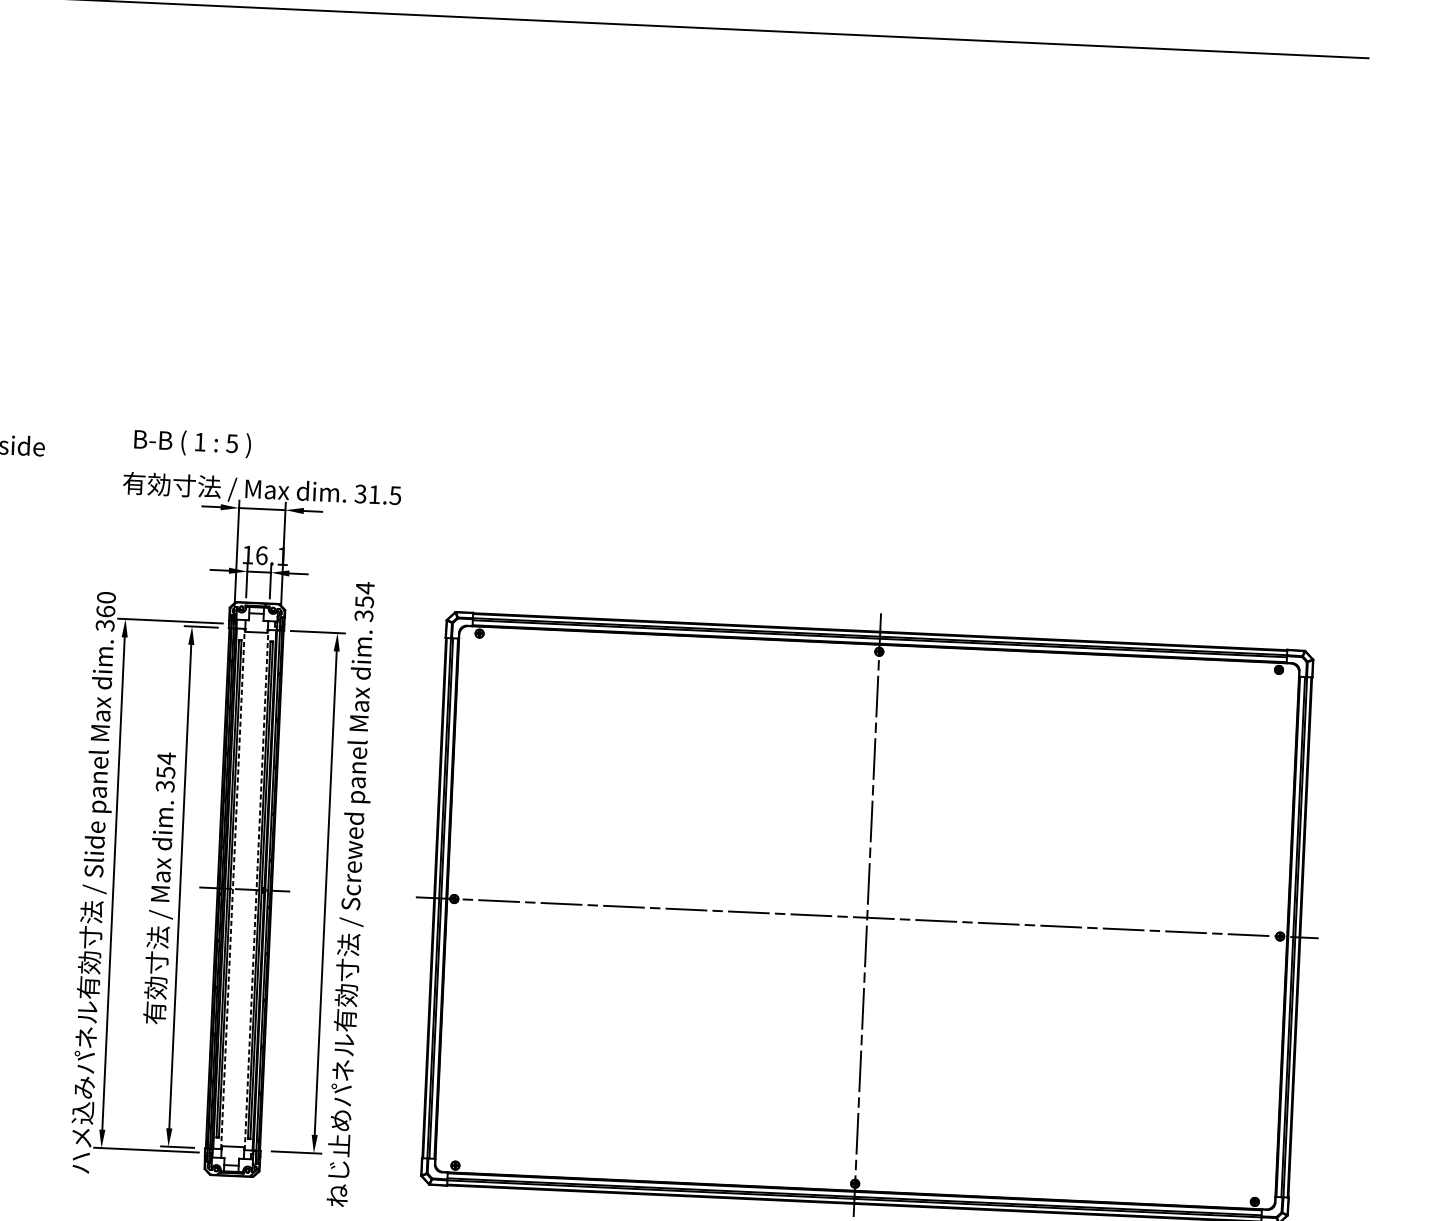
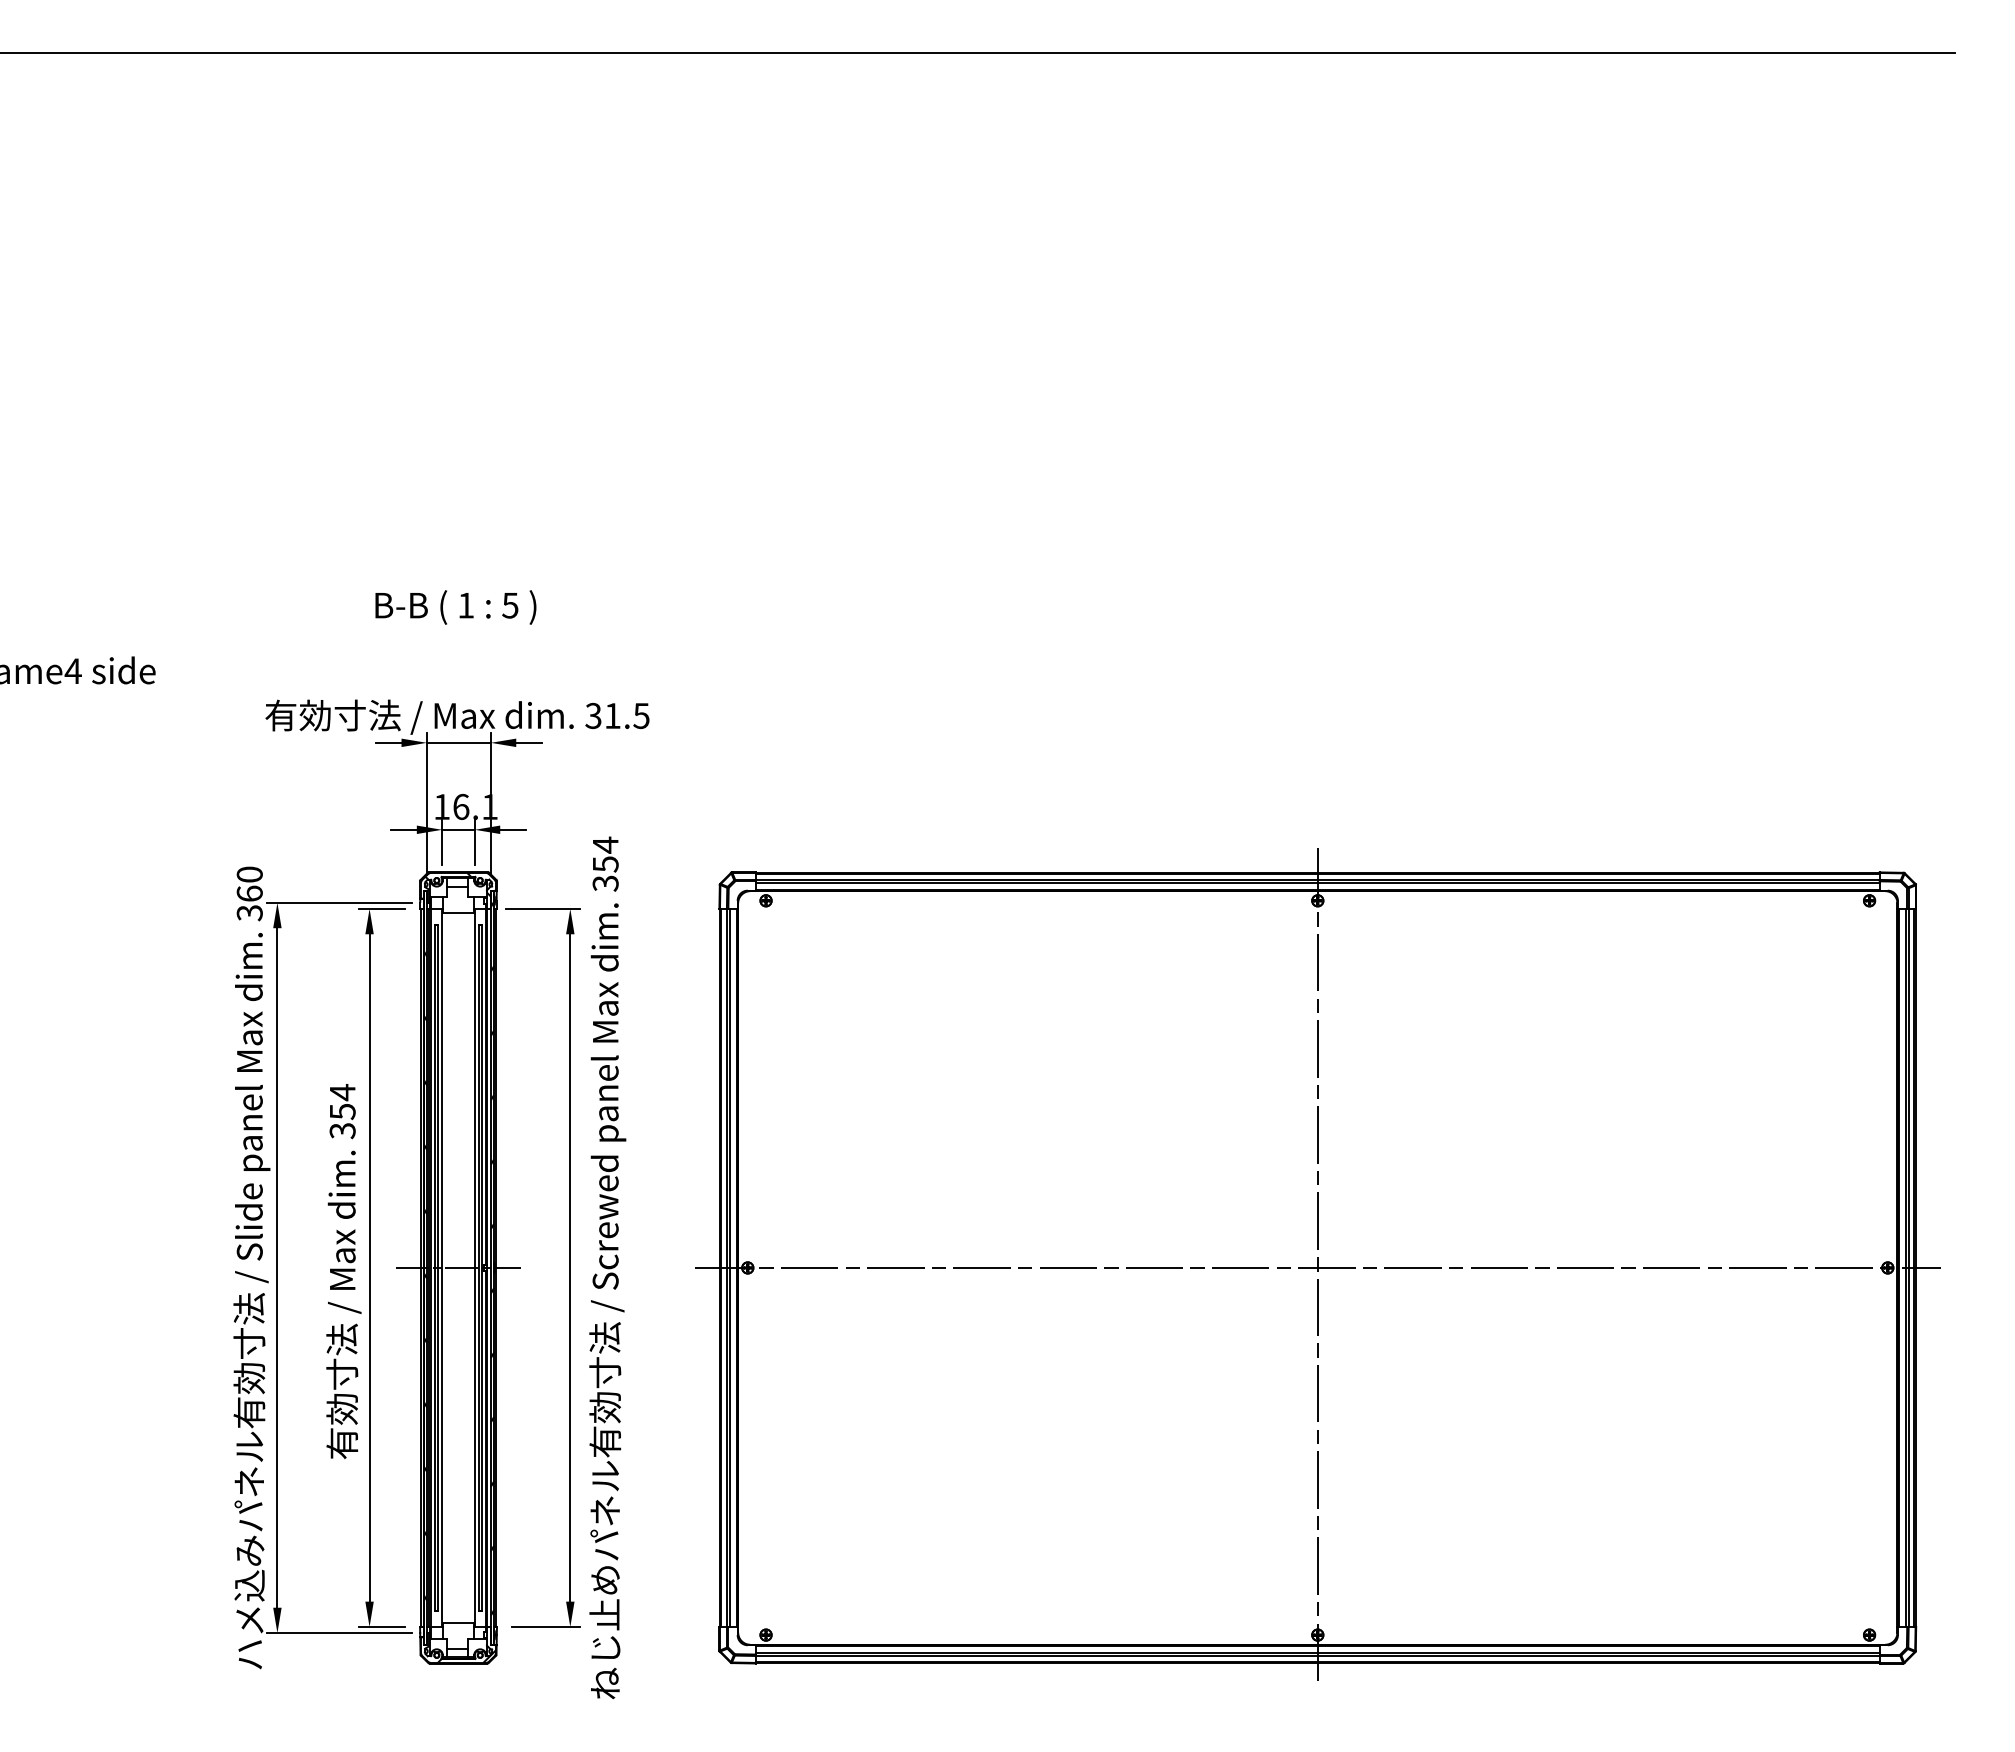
text: (192, 443) -> (455, 607), moved
line: (233, 888) -> (442, 1267), dashed -> solid
line: (256, 889) -> (474, 1267), dashed -> solid

